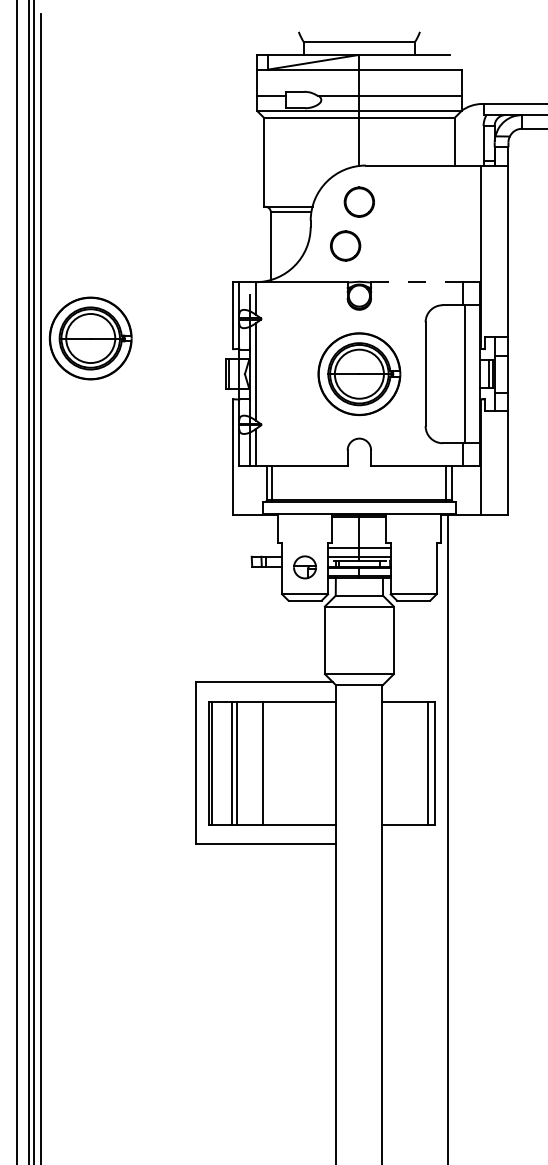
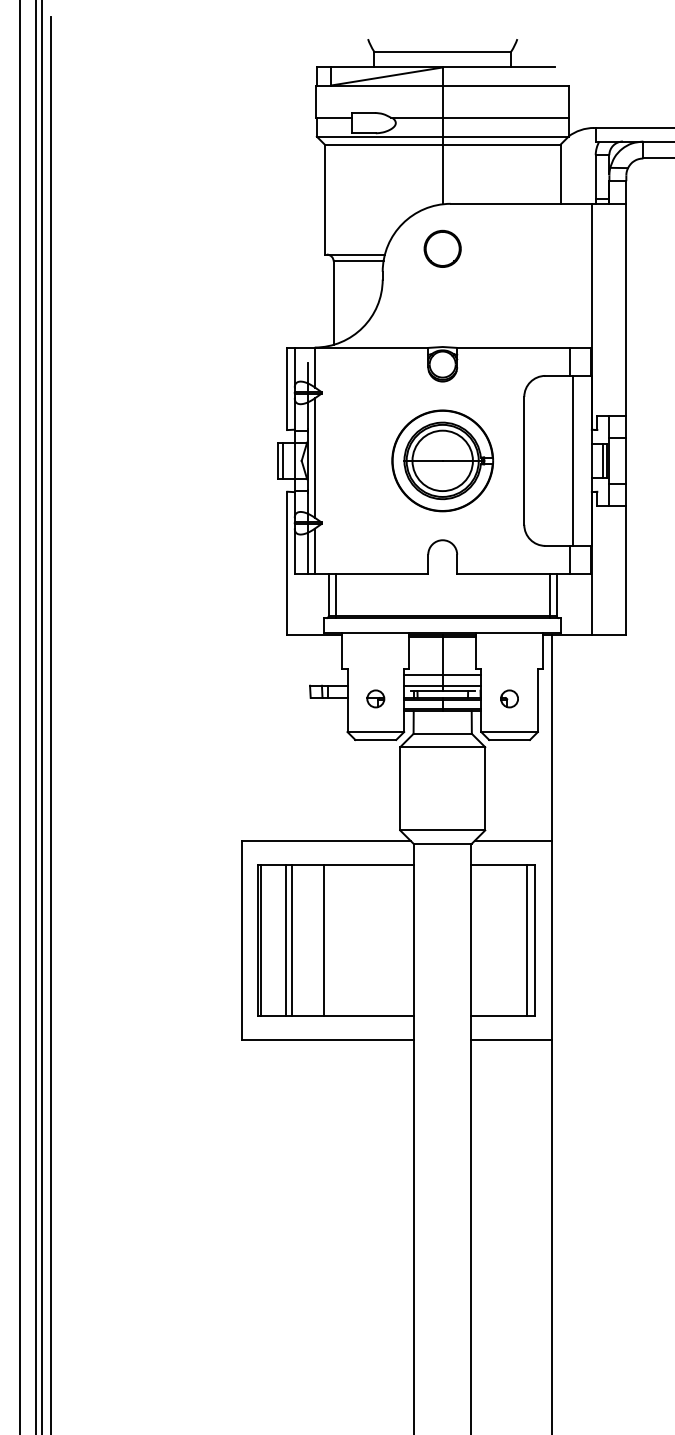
part: (345, 245) -> (425, 302), removed
line: (416, 282) -> (513, 347), dashed -> solid
part: (90, 338) -> (111, 416), removed
part: (304, 567) -> (375, 698), size x0.62
part: (413, 567) -> (509, 698), added
line: (416, 682) -> (512, 840), added
line: (415, 844) -> (511, 1040), added

